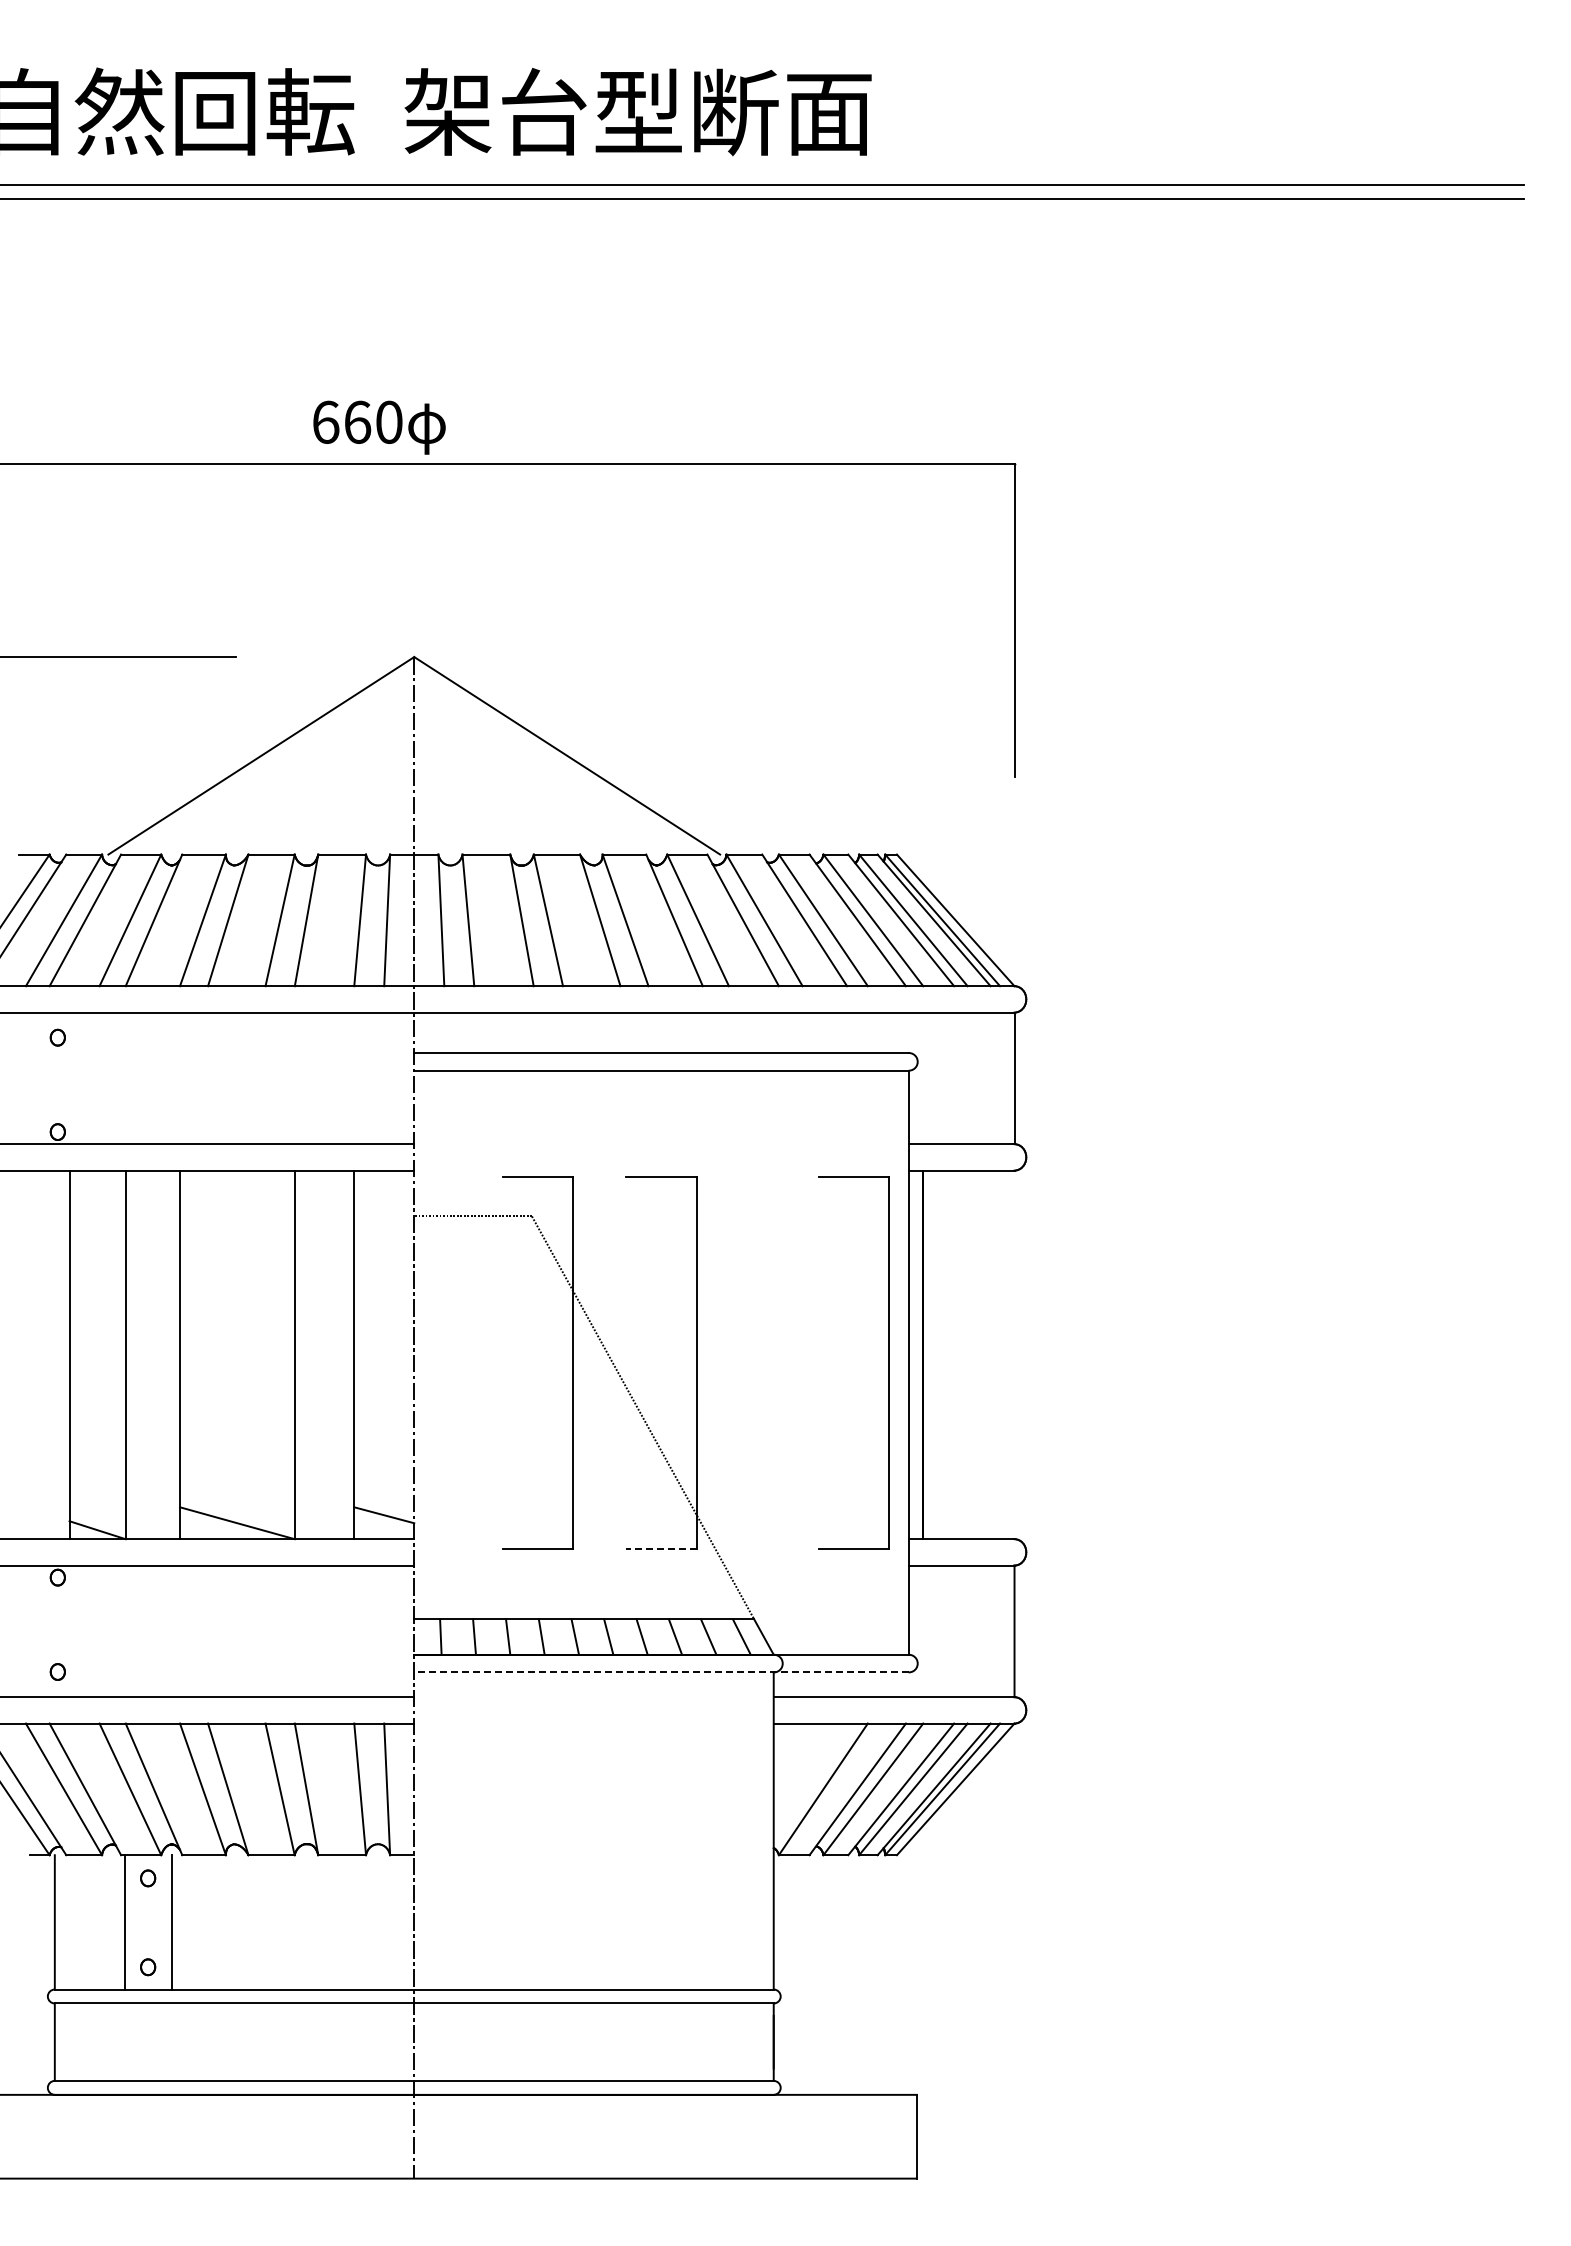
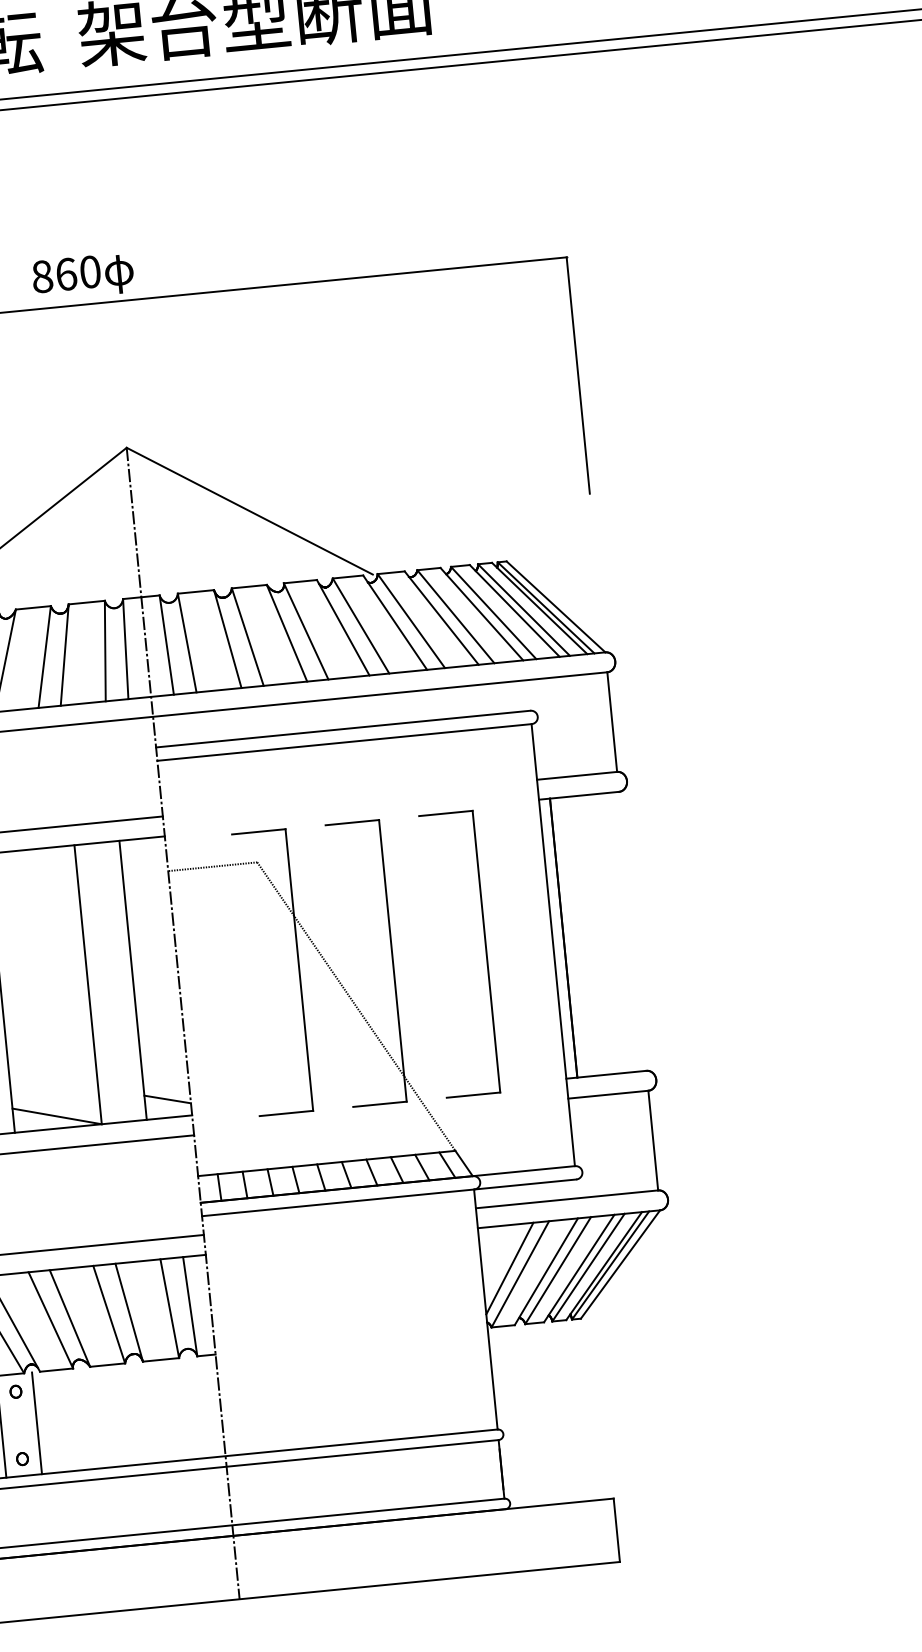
text: (325, 421) -> (42, 276), 660 -> 860
part: (888, 1362) -> (485, 951), moved
line: (661, 1548) -> (379, 1104), dashed -> solid
line: (660, 1672) -> (388, 1197), dashed -> solid
line: (810, 1780) -> (509, 1268), added

